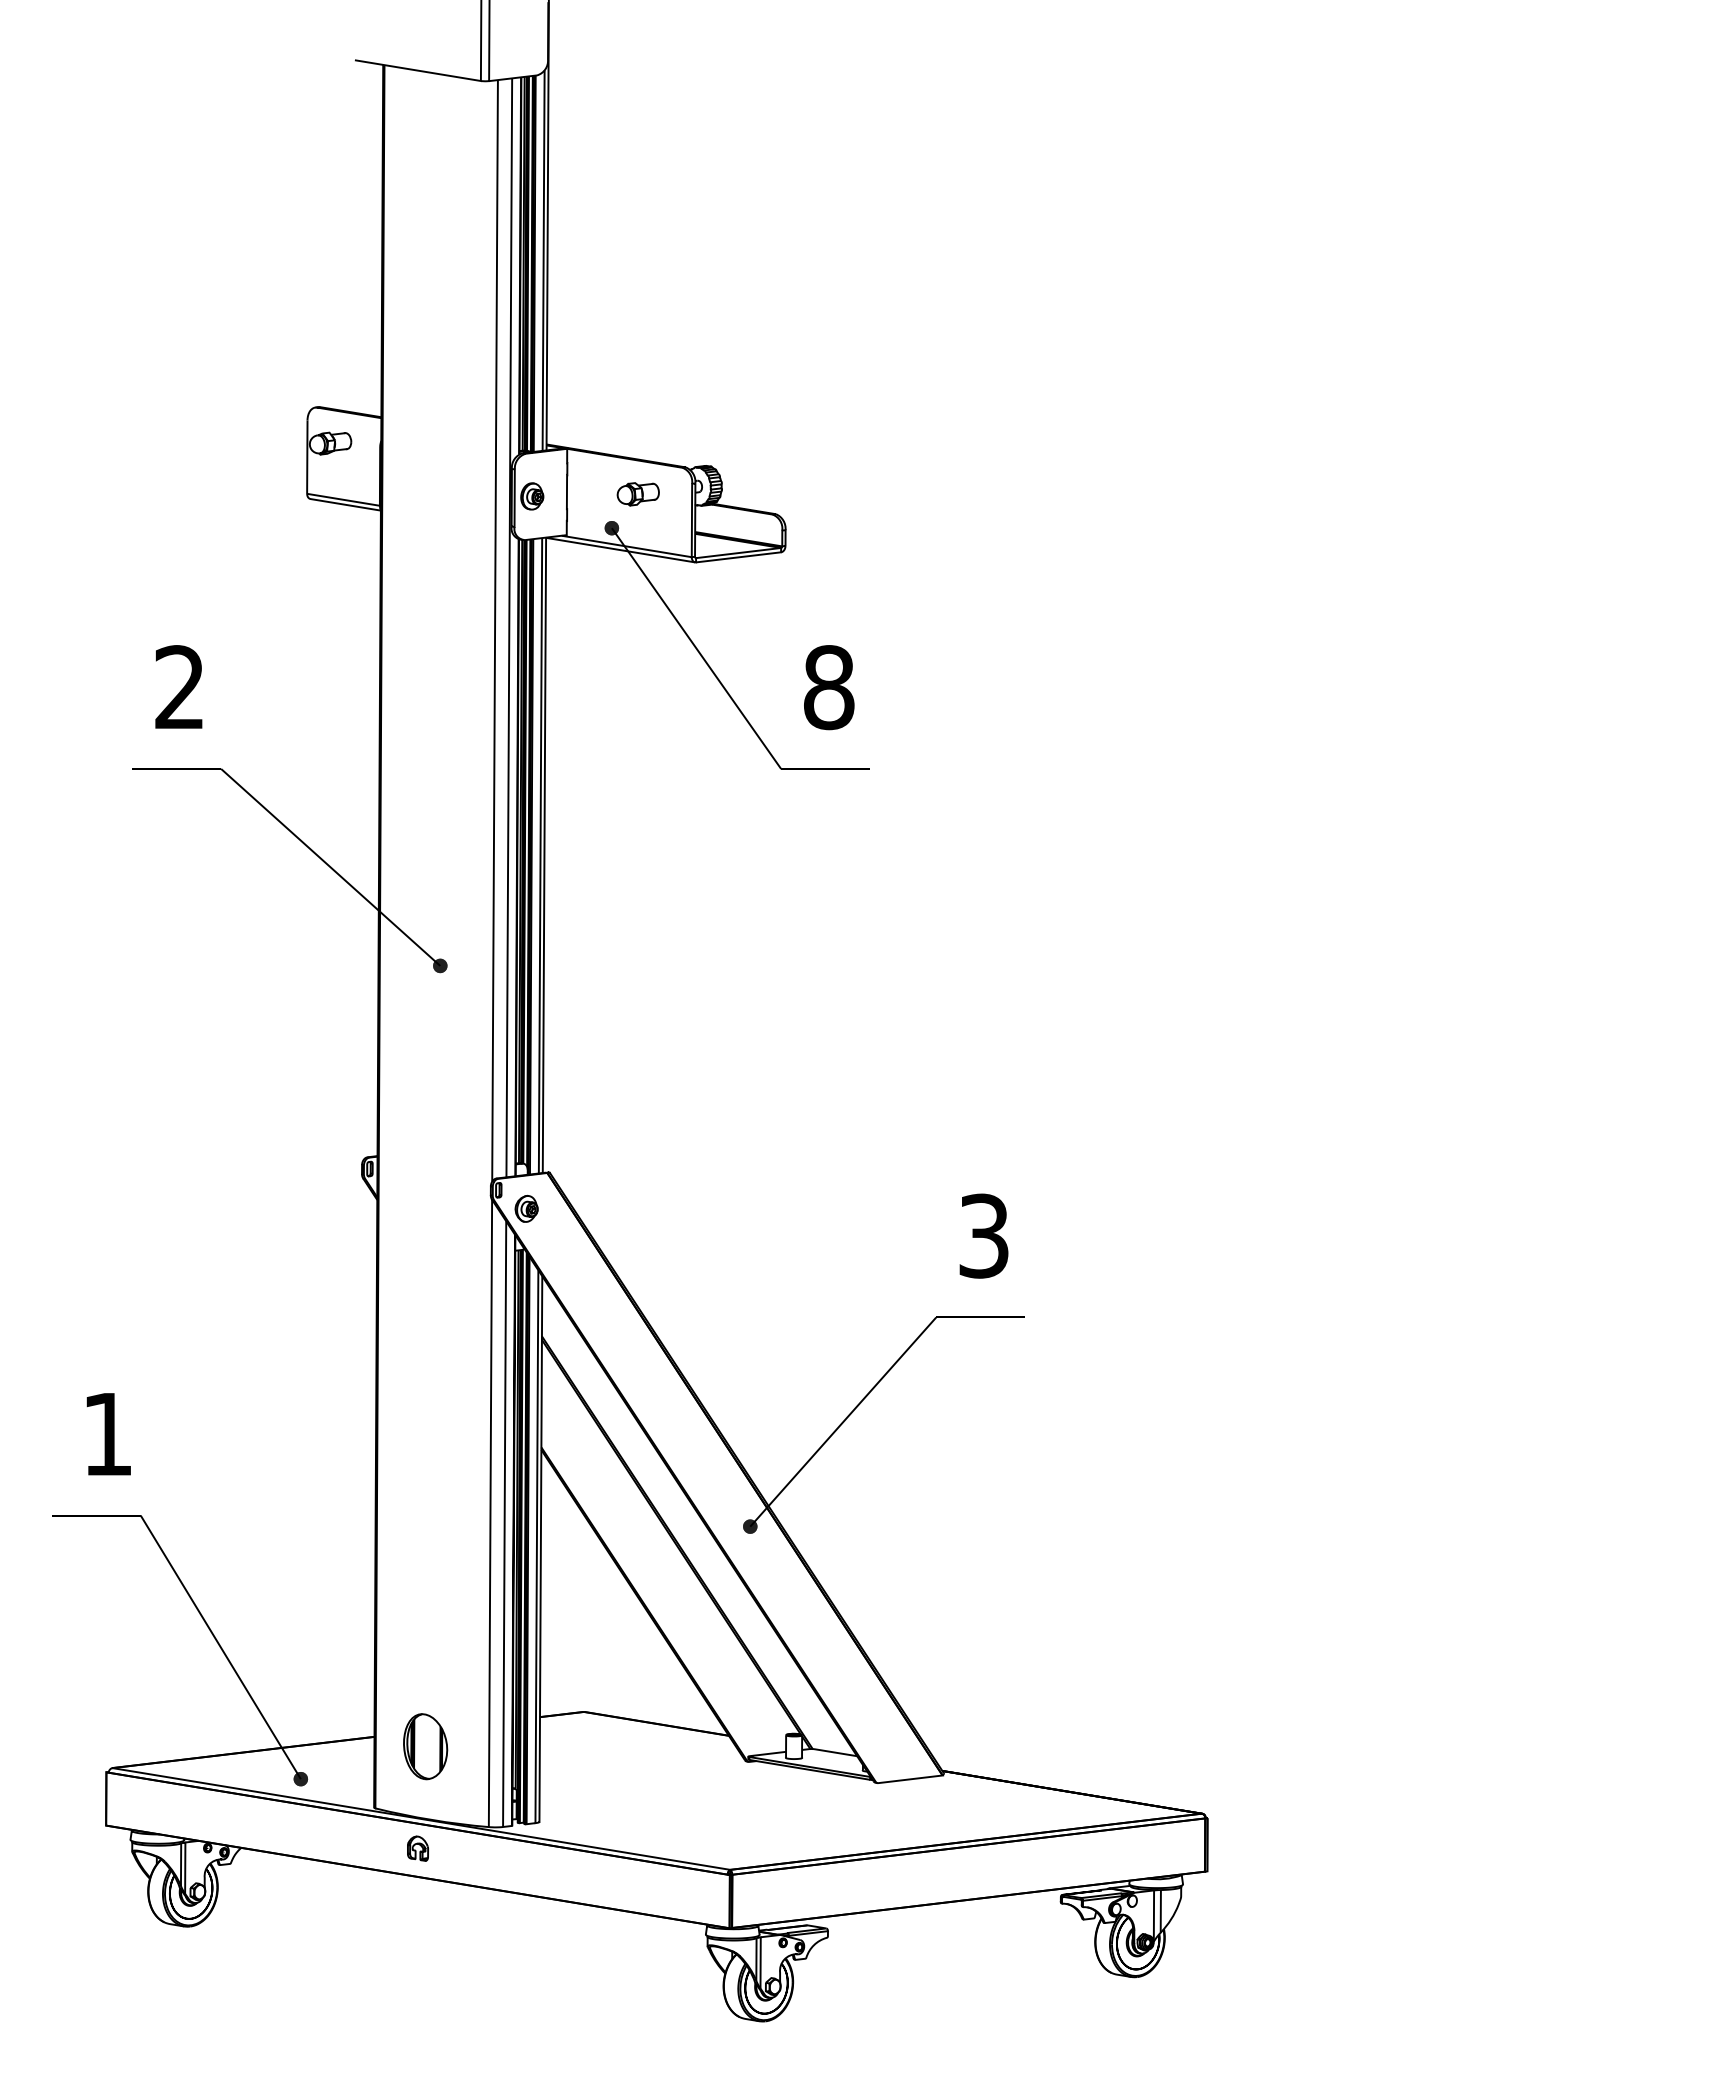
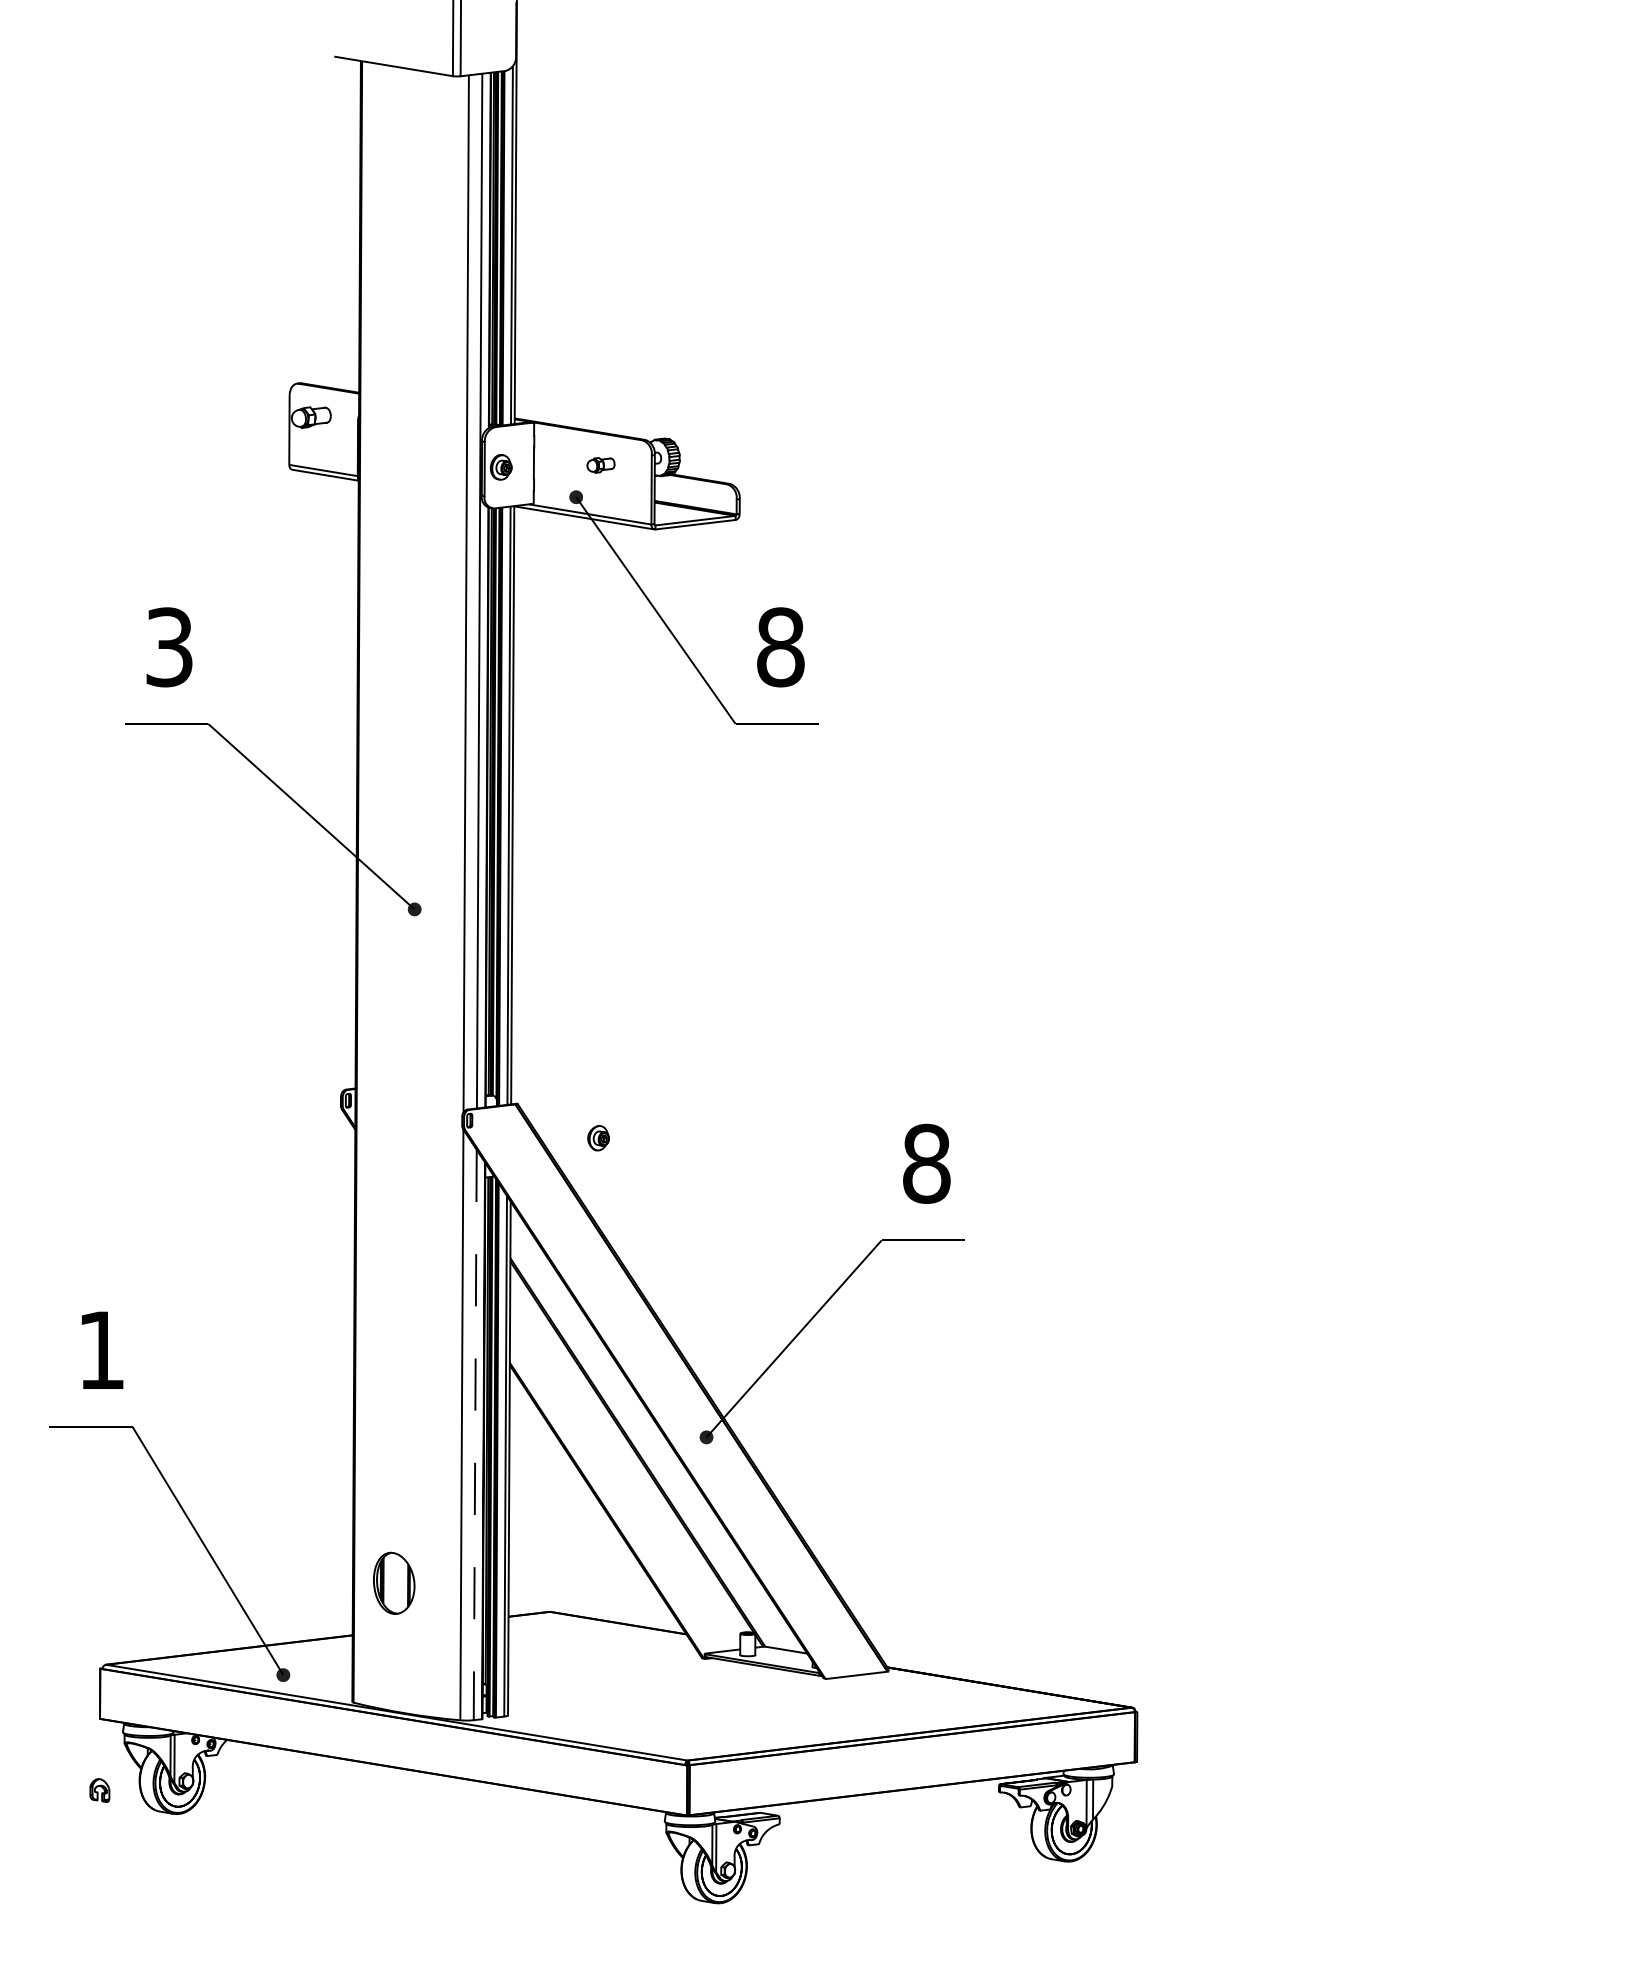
part: (637, 494) -> (600, 465), size x0.7
text: (179, 687) -> (169, 647), 2 -> 3
part: (526, 1208) -> (598, 1137), moved
text: (984, 1235) -> (927, 1163), 3 -> 8
line: (504, 1524) -> (475, 1435), solid -> dashed
part: (425, 1746) -> (394, 1583), moved
part: (417, 1848) -> (99, 1790), moved

